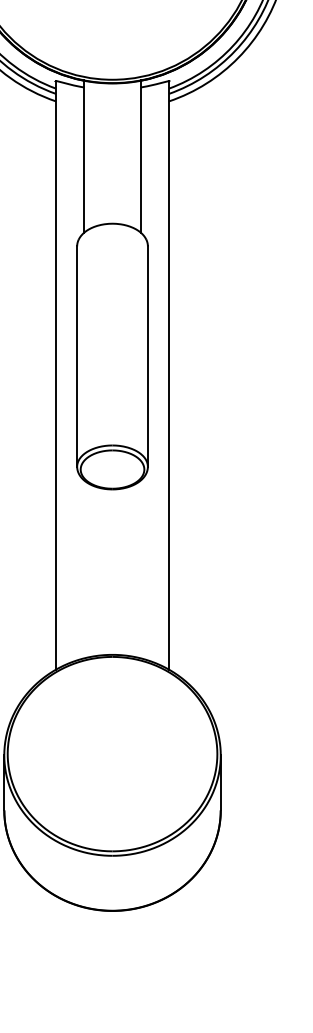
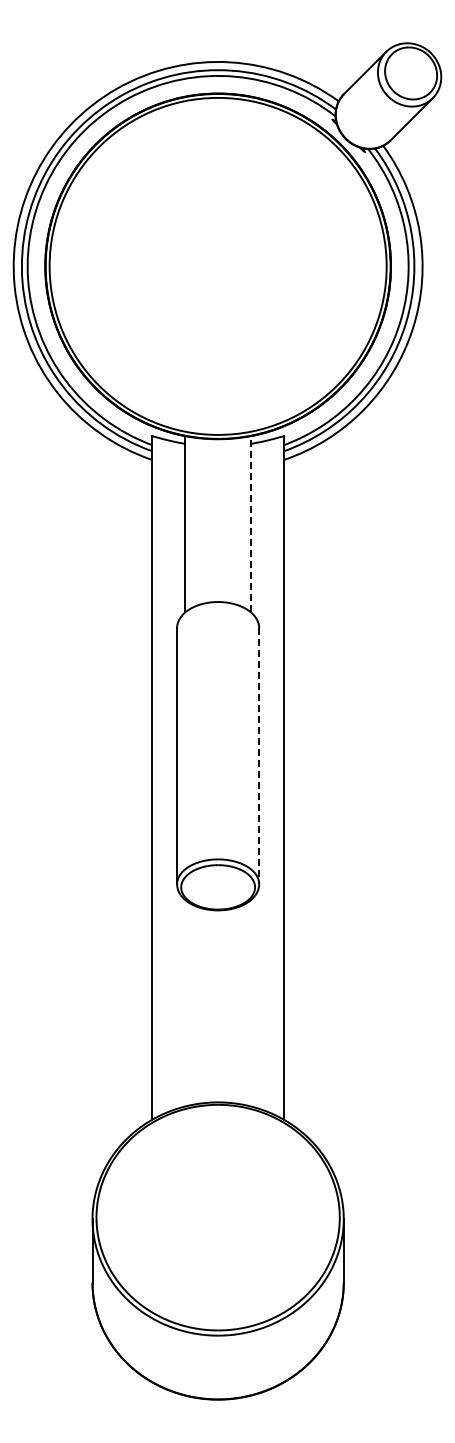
line: (140, 156) -> (250, 523), solid -> dashed
line: (148, 356) -> (259, 756), solid -> dashed

